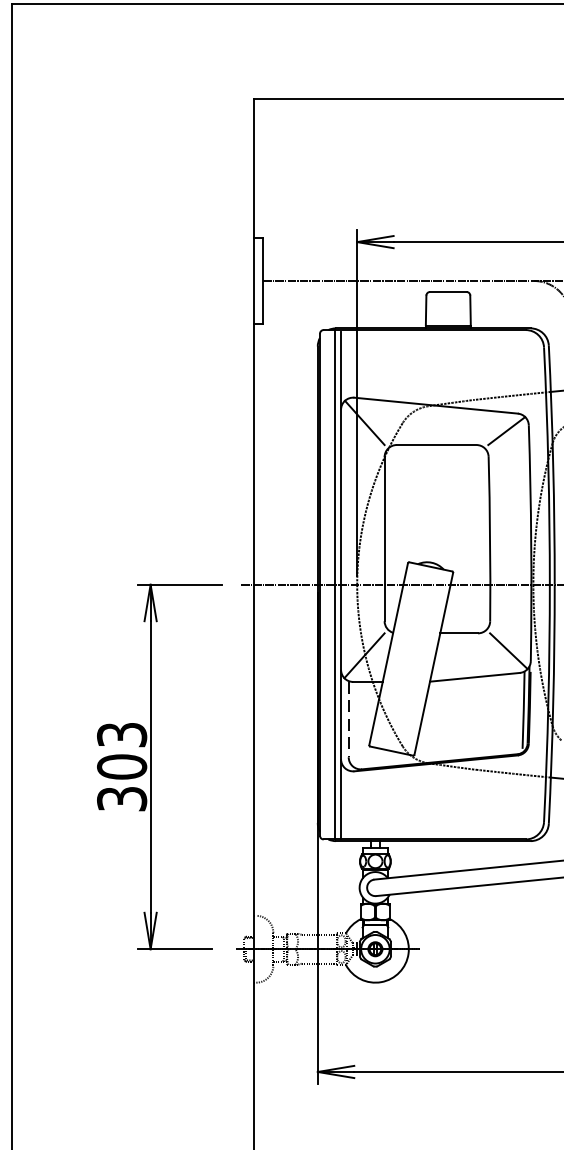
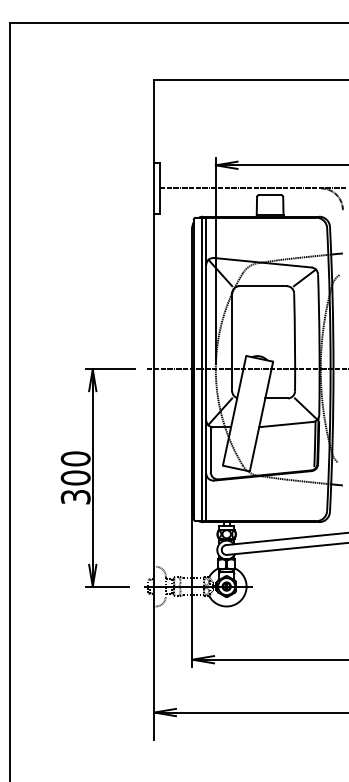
line: (348, 720) -> (210, 450), dashed -> solid
text: (121, 734) -> (75, 458), 303 -> 300

